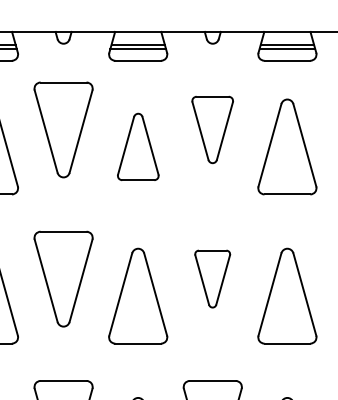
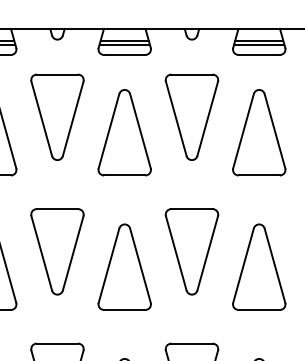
part: (212, 129) -> (191, 116), size x1.43
part: (138, 146) -> (125, 132), size x1.43
part: (212, 278) -> (191, 251), size x1.67

